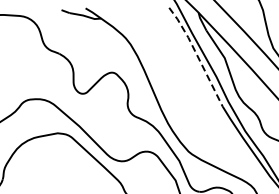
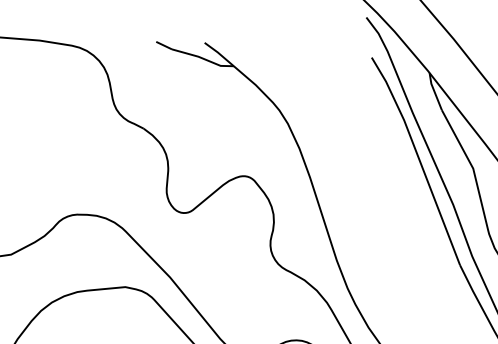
line: (197, 55) -> (419, 158), dashed -> solid

